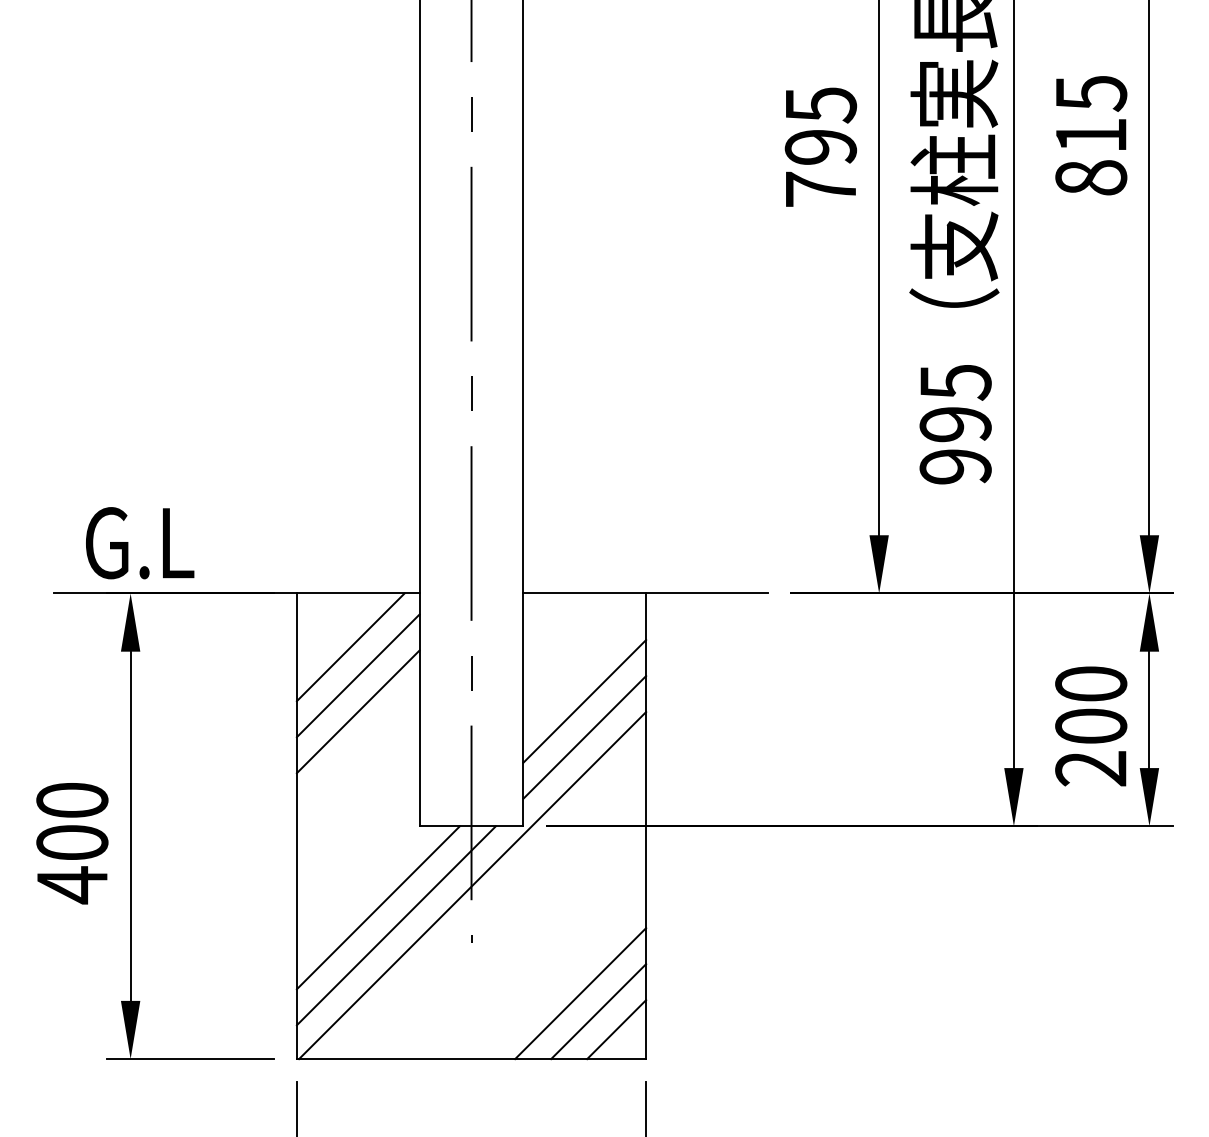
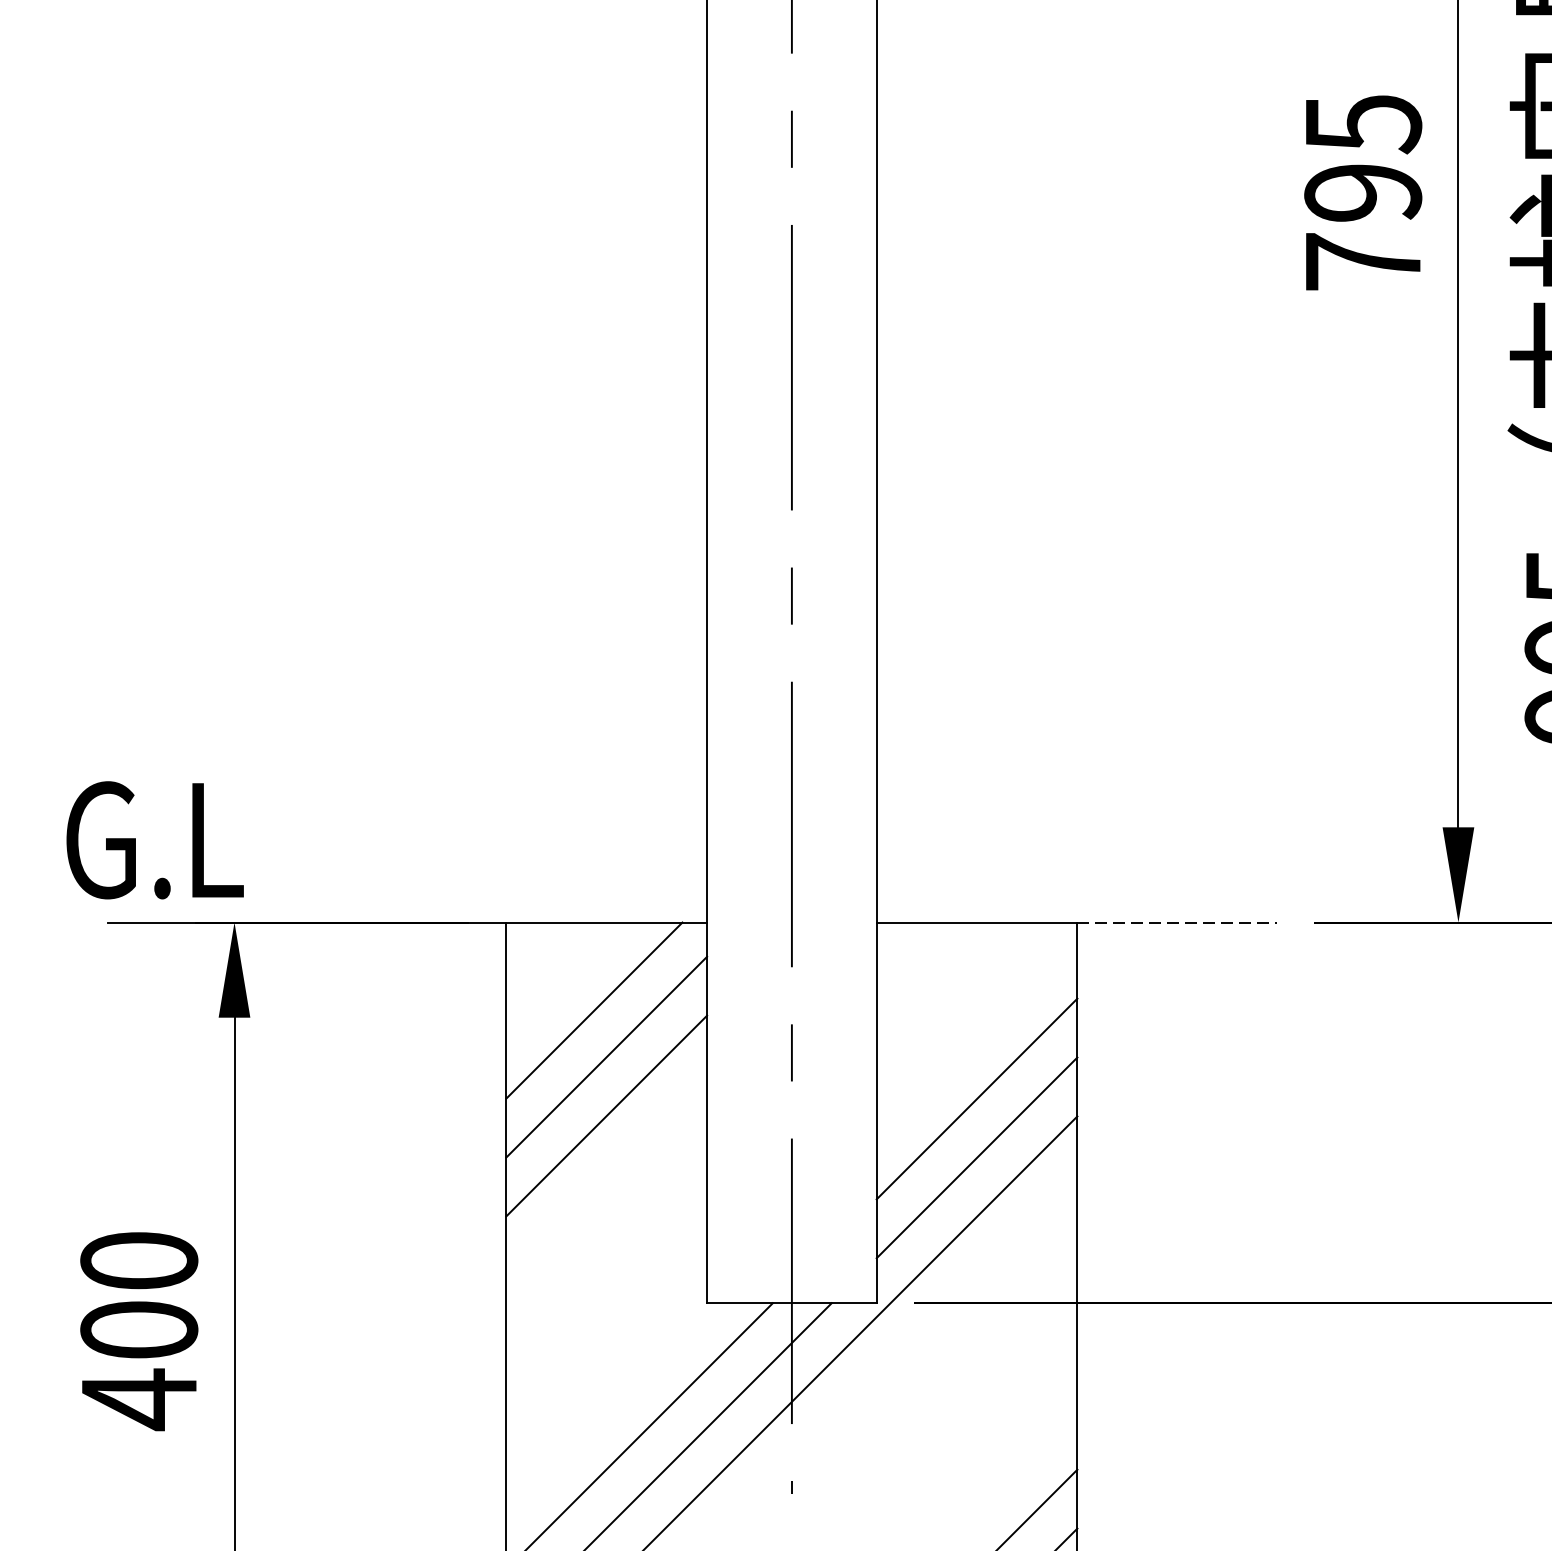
text: (140, 543) -> (155, 840), moved
line: (707, 593) -> (1177, 922), solid -> dashed

